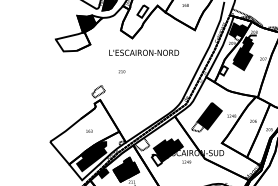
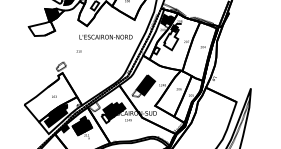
text: (143, 52) -> (105, 36), moved
fill: (243, 55) -> (171, 39), removed

